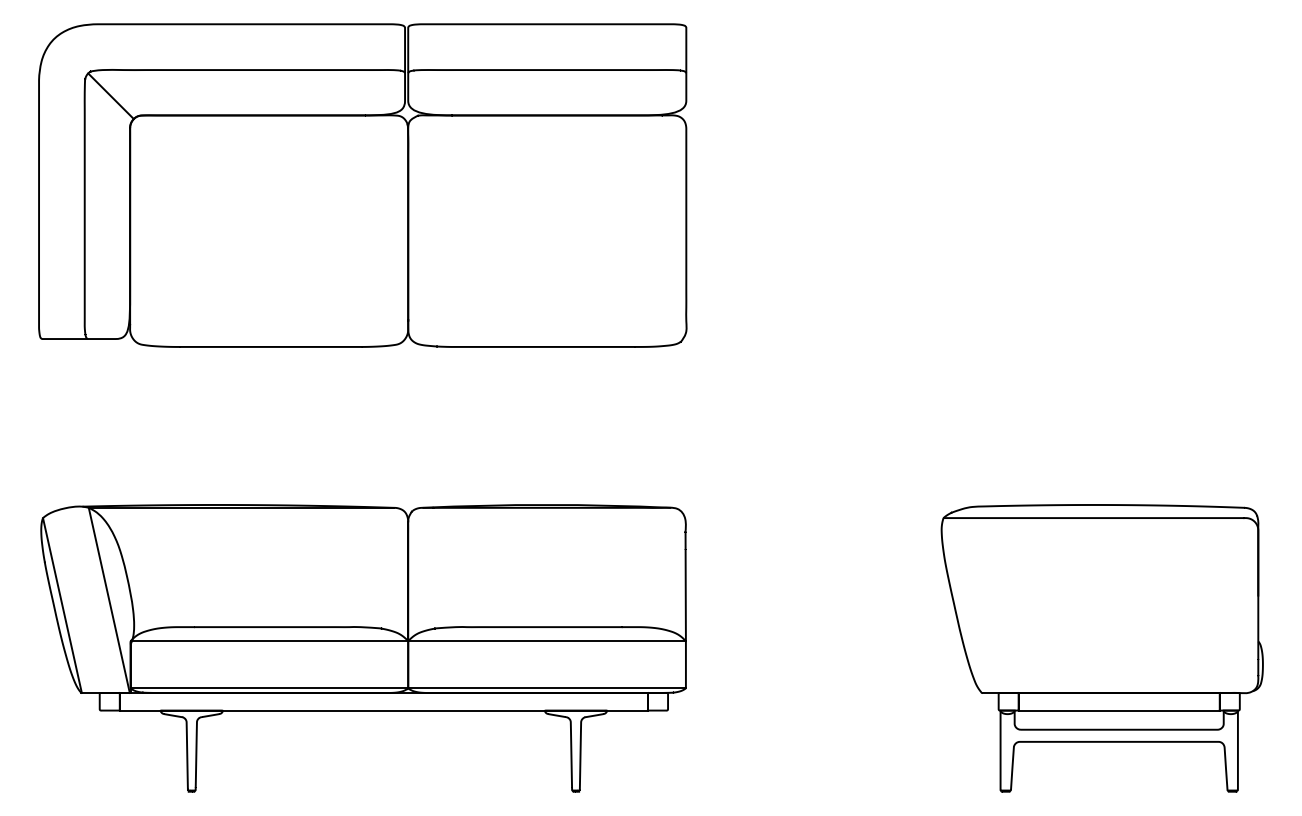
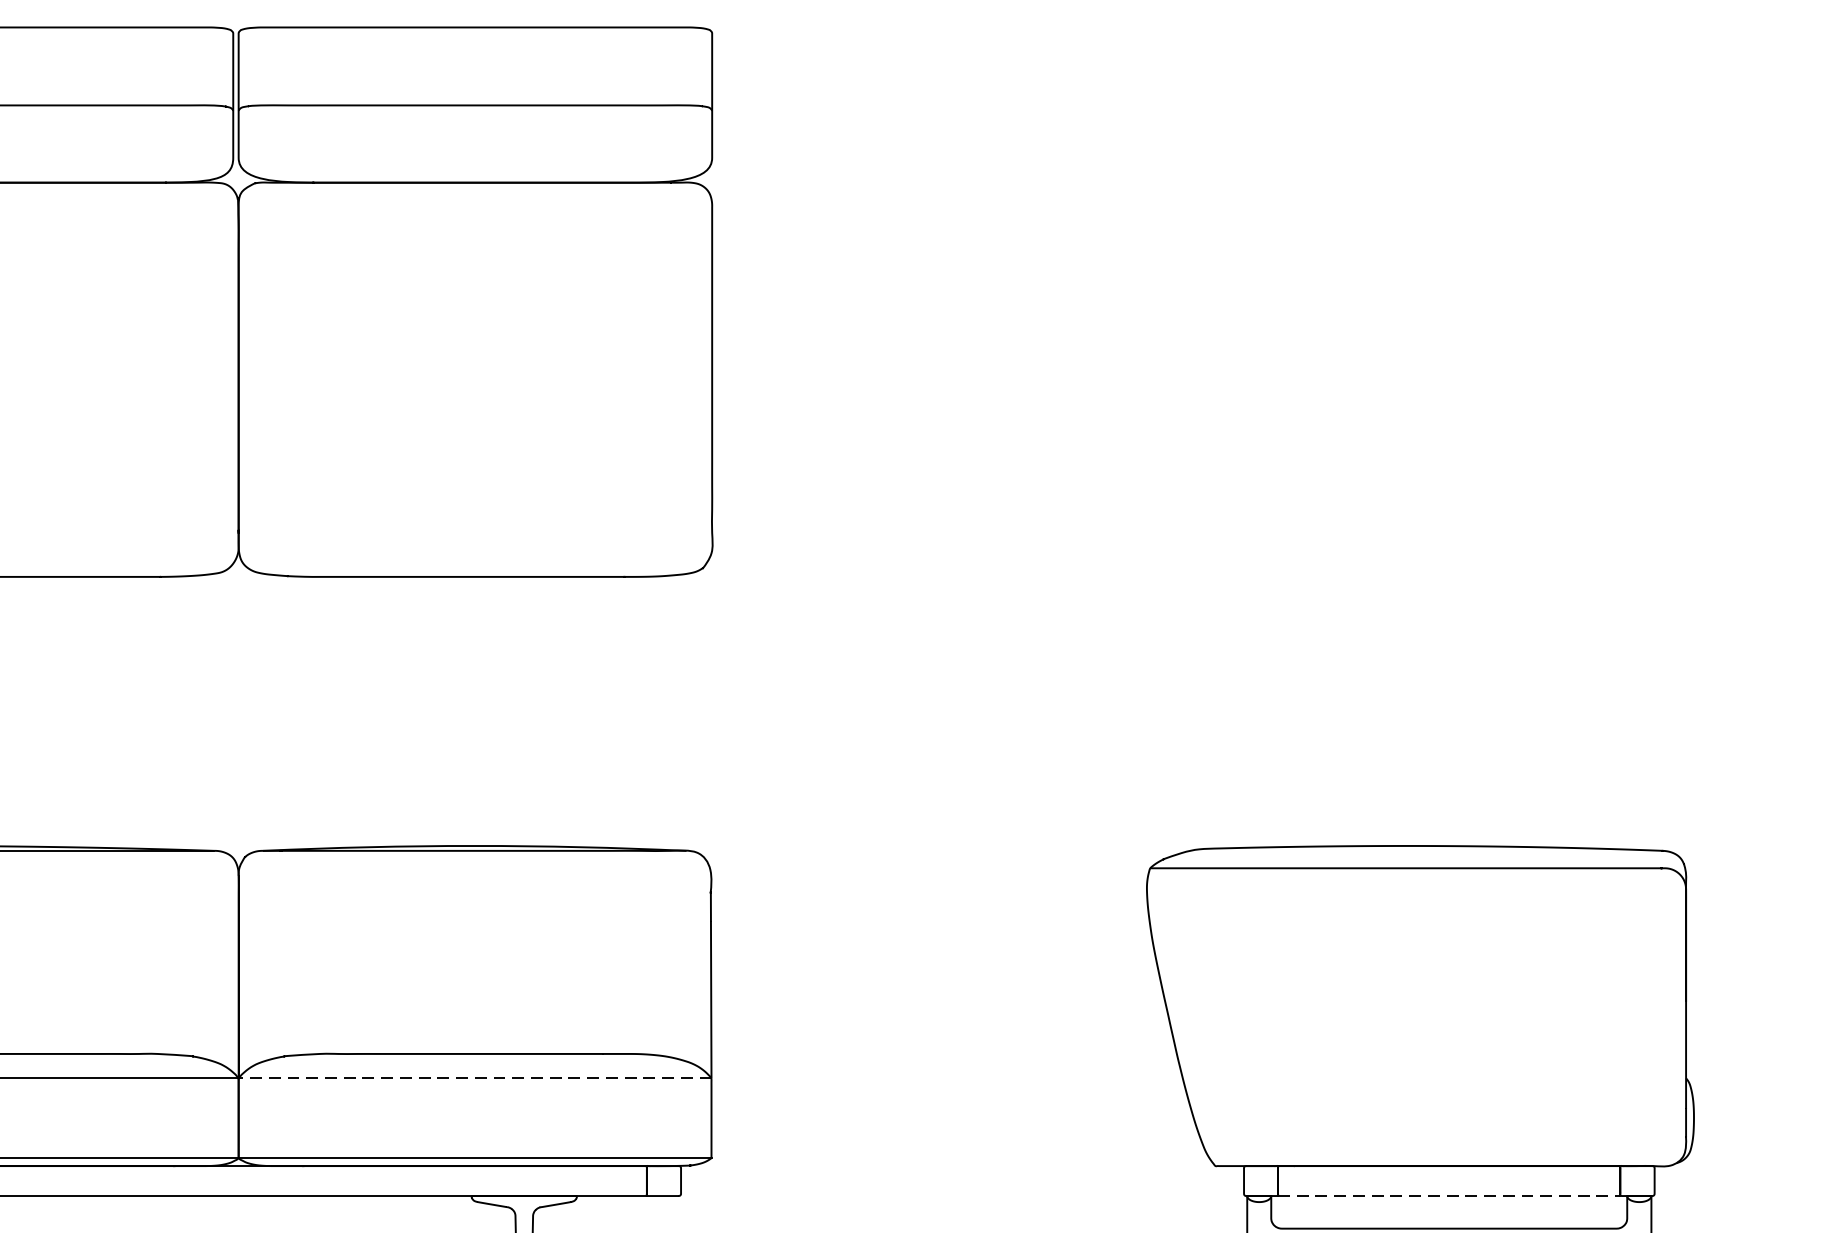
line: (547, 641) -> (475, 1078), solid -> dashed
line: (1119, 710) -> (1449, 1195), solid -> dashed

